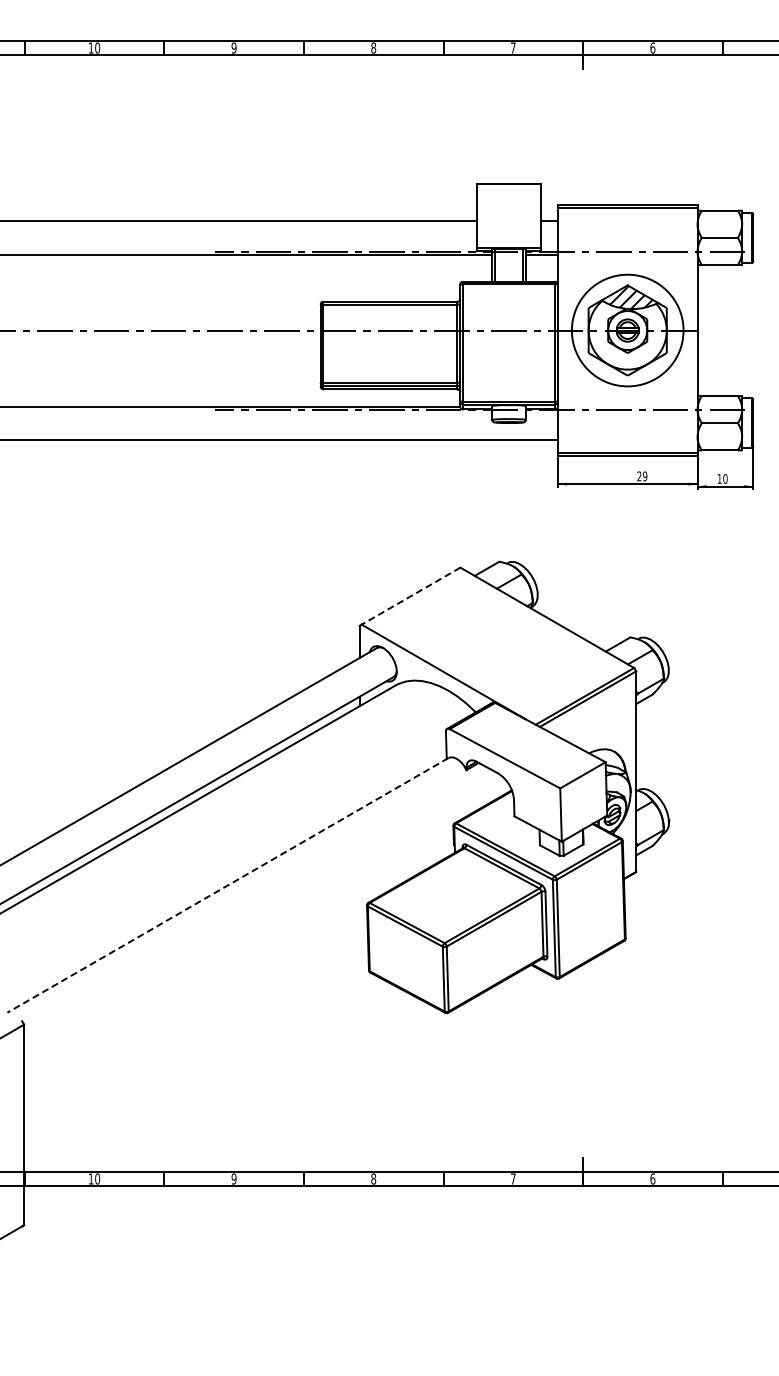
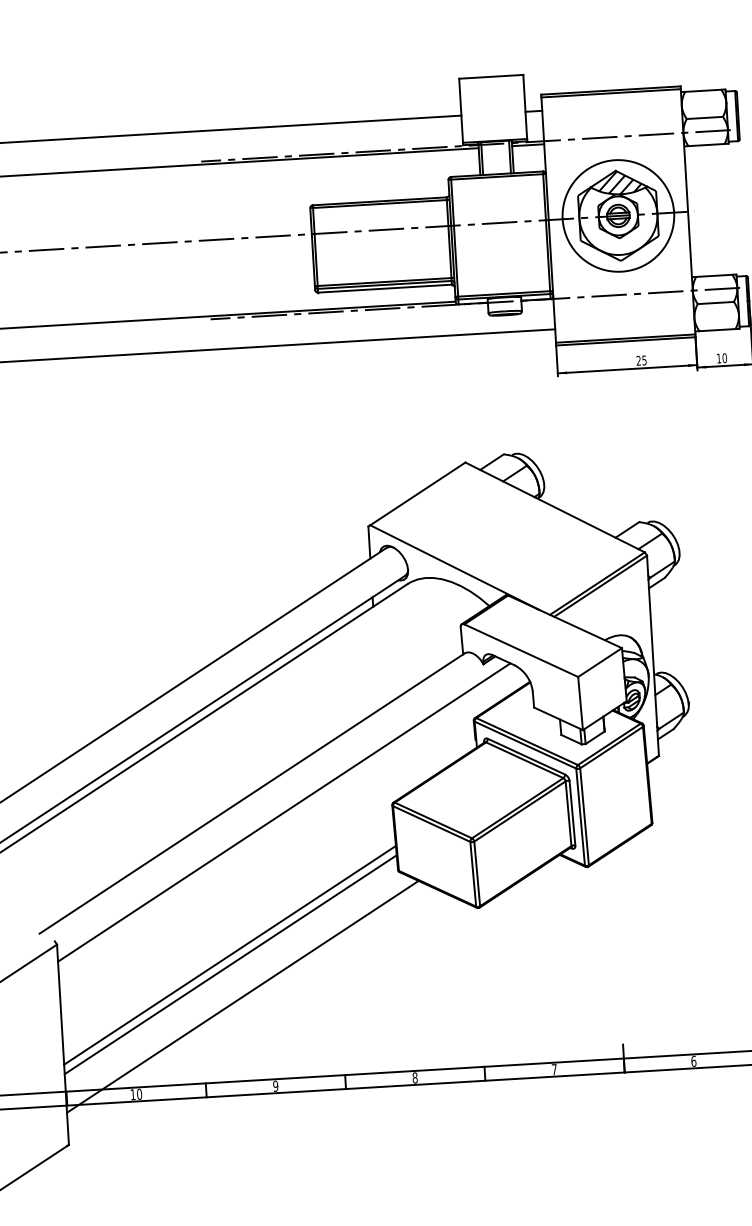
text: (645, 475) -> (644, 359), 29 -> 25
line: (411, 596) -> (418, 494), dashed -> solid
line: (227, 885) -> (251, 793), dashed -> solid
line: (258, 905) -> (283, 811), added
line: (196, 1045) -> (230, 955), added
line: (196, 1054) -> (230, 964), added
line: (206, 1087) -> (242, 996), added

